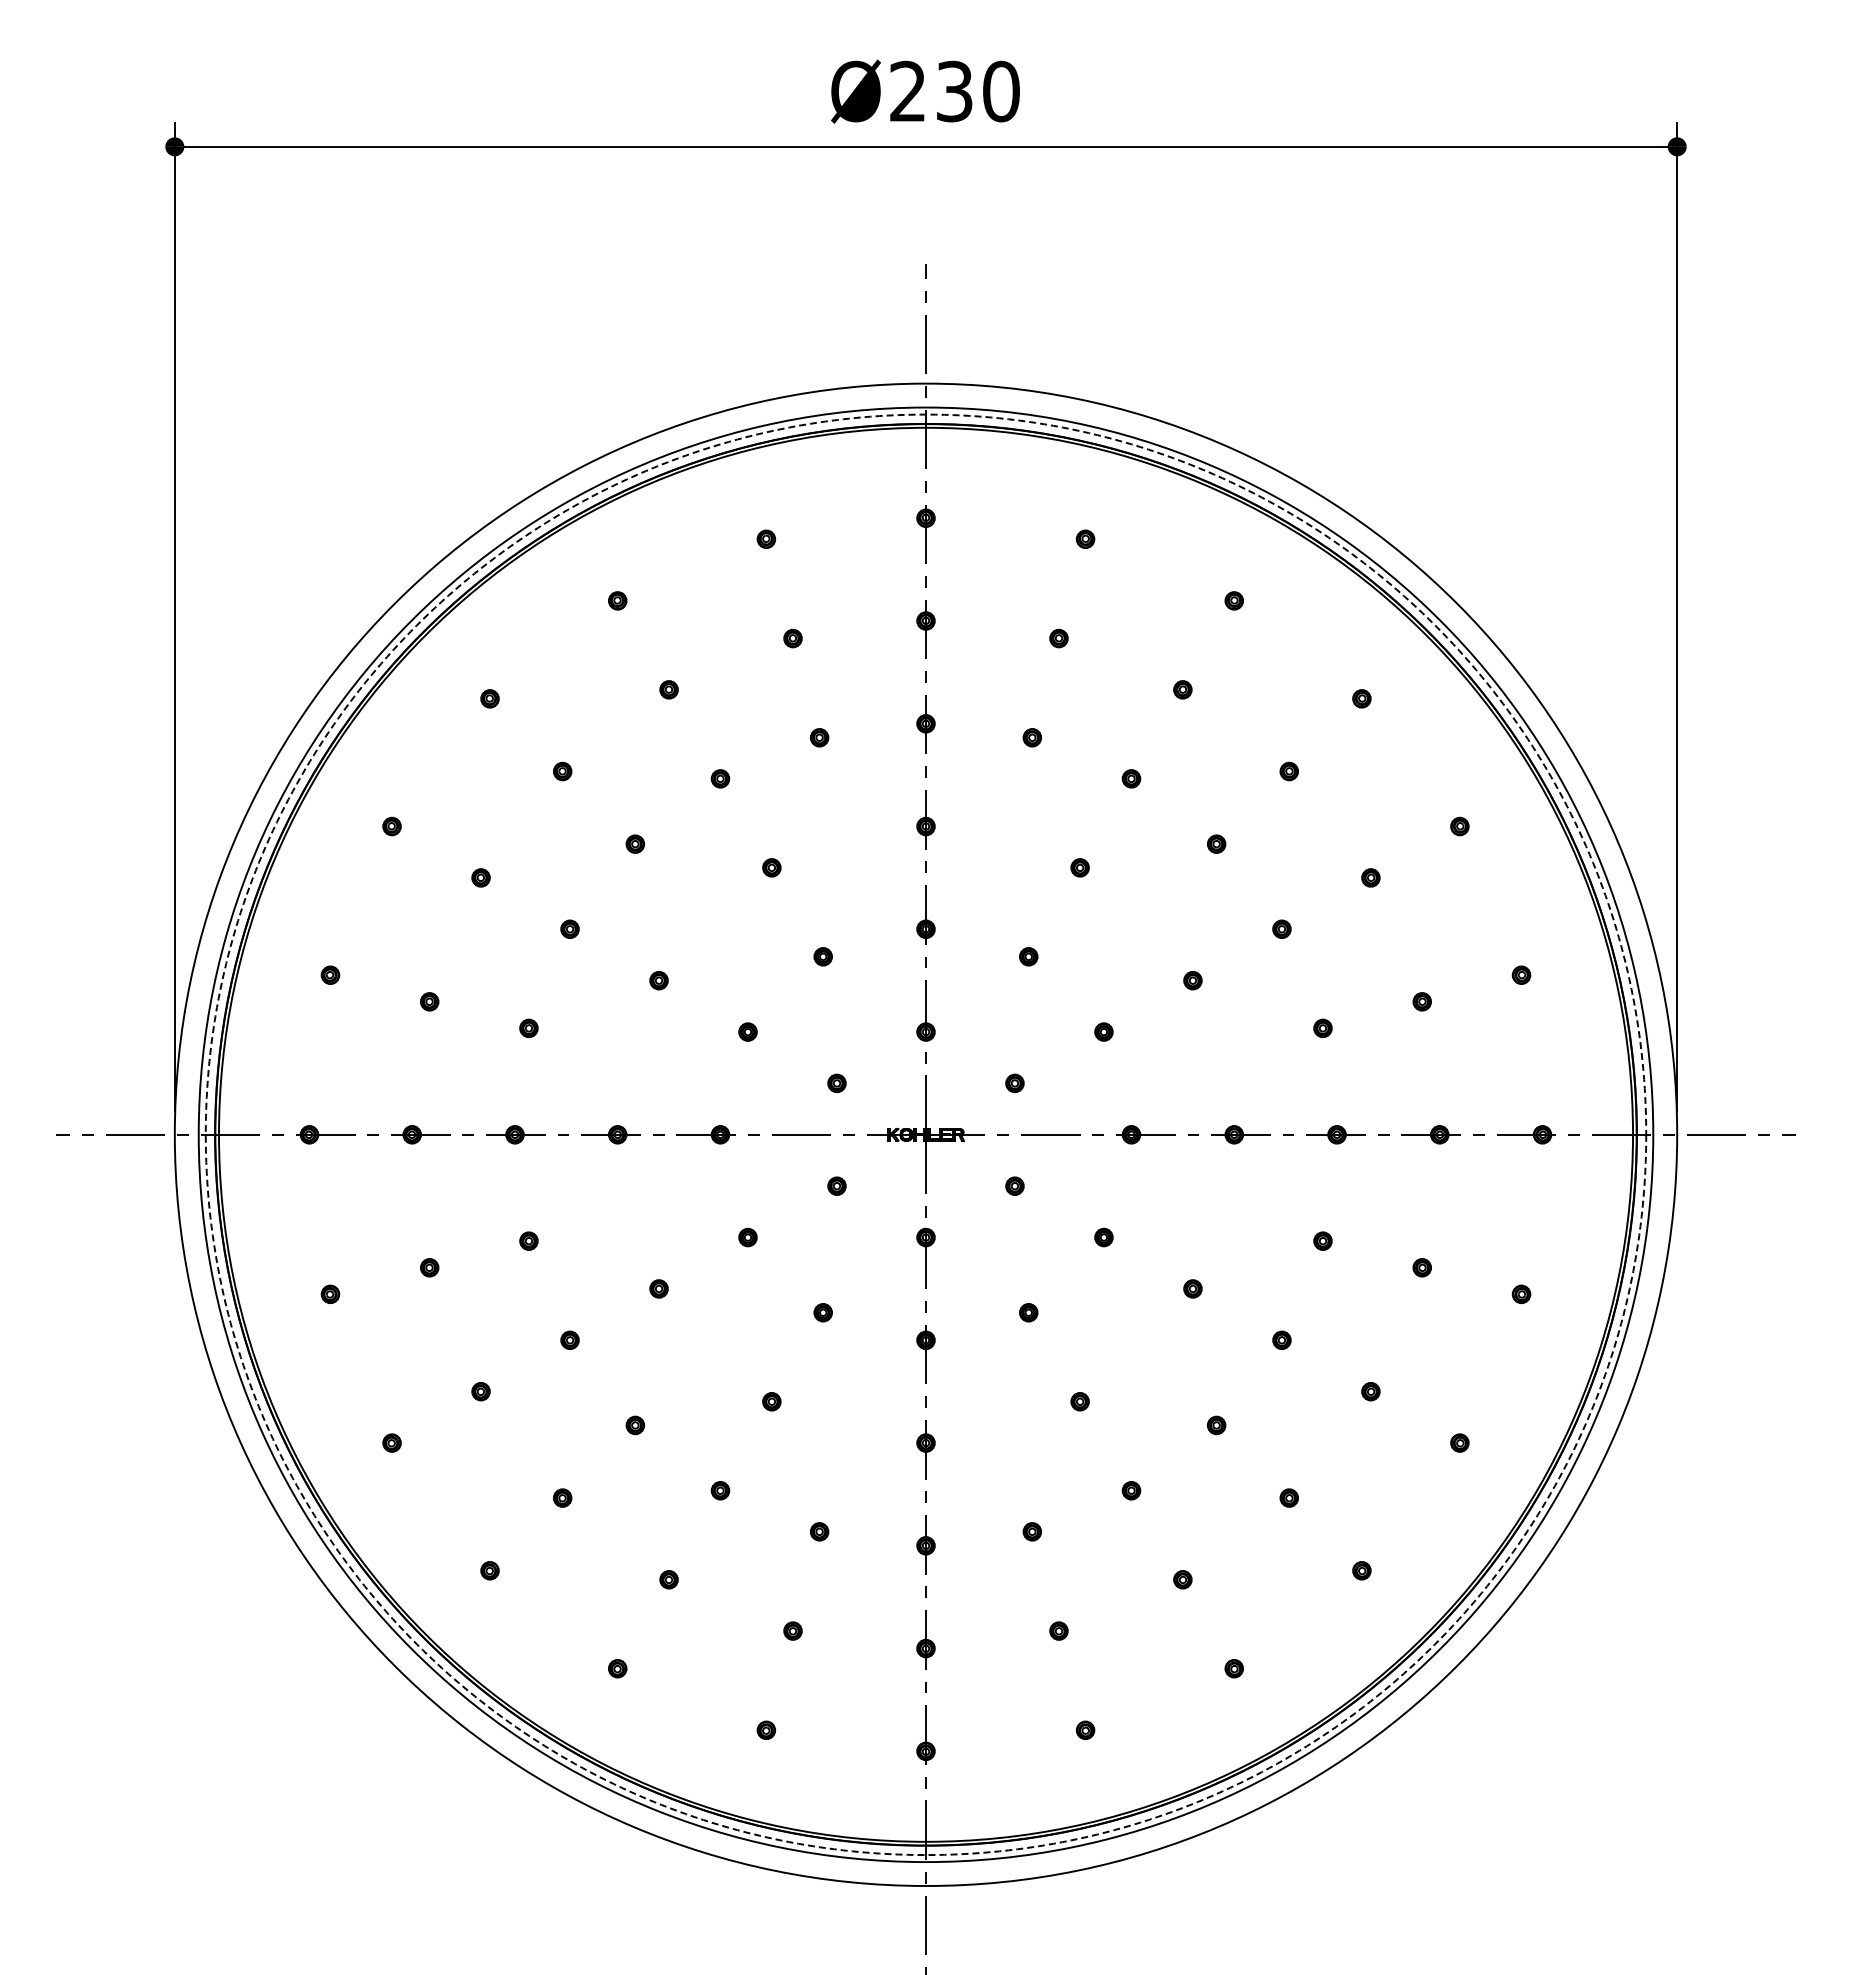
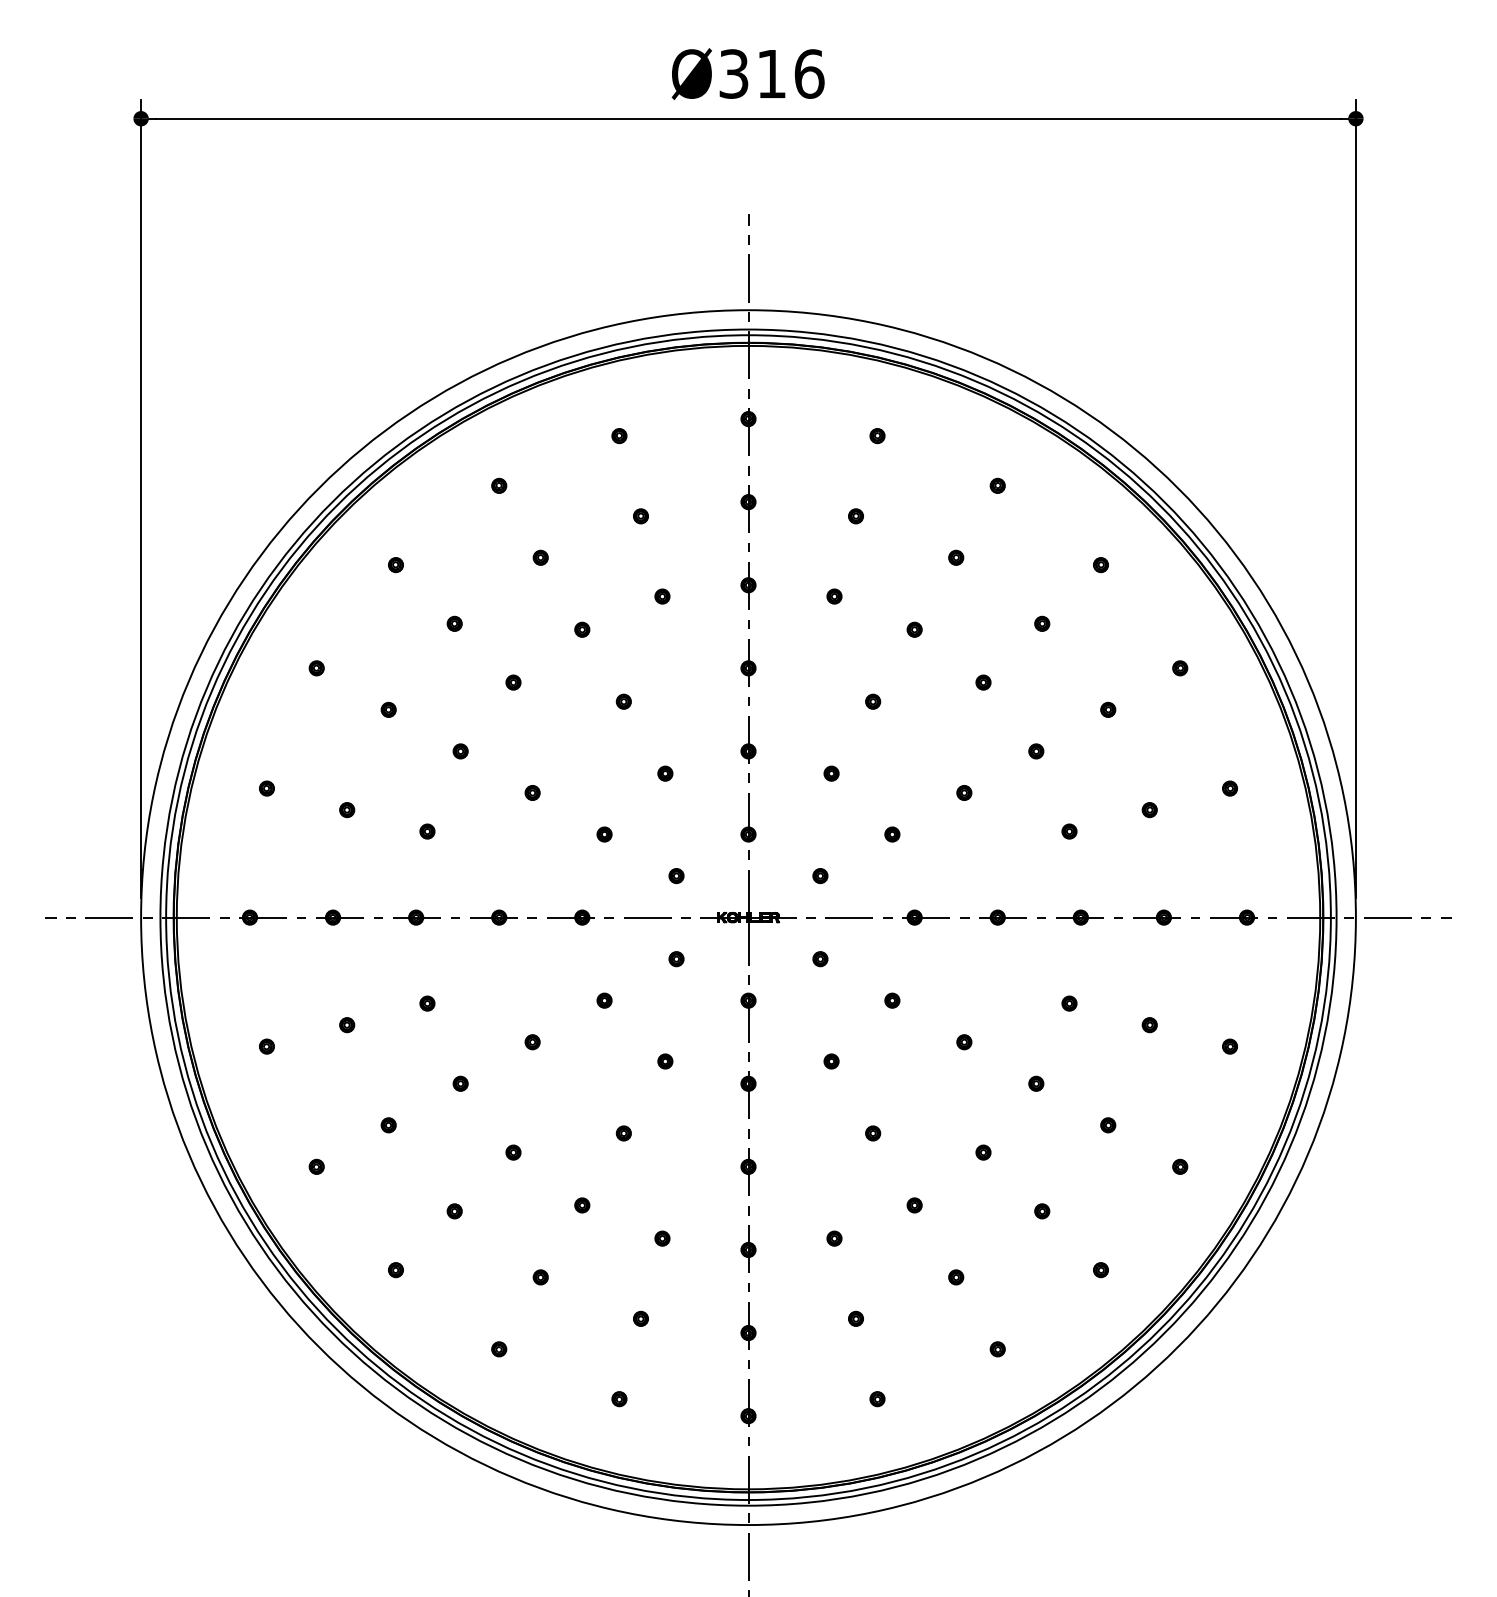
text: (955, 91) -> (772, 73), Ø230 -> Ø316
circle: (925, 1134) -> (748, 917), dashed -> solid

